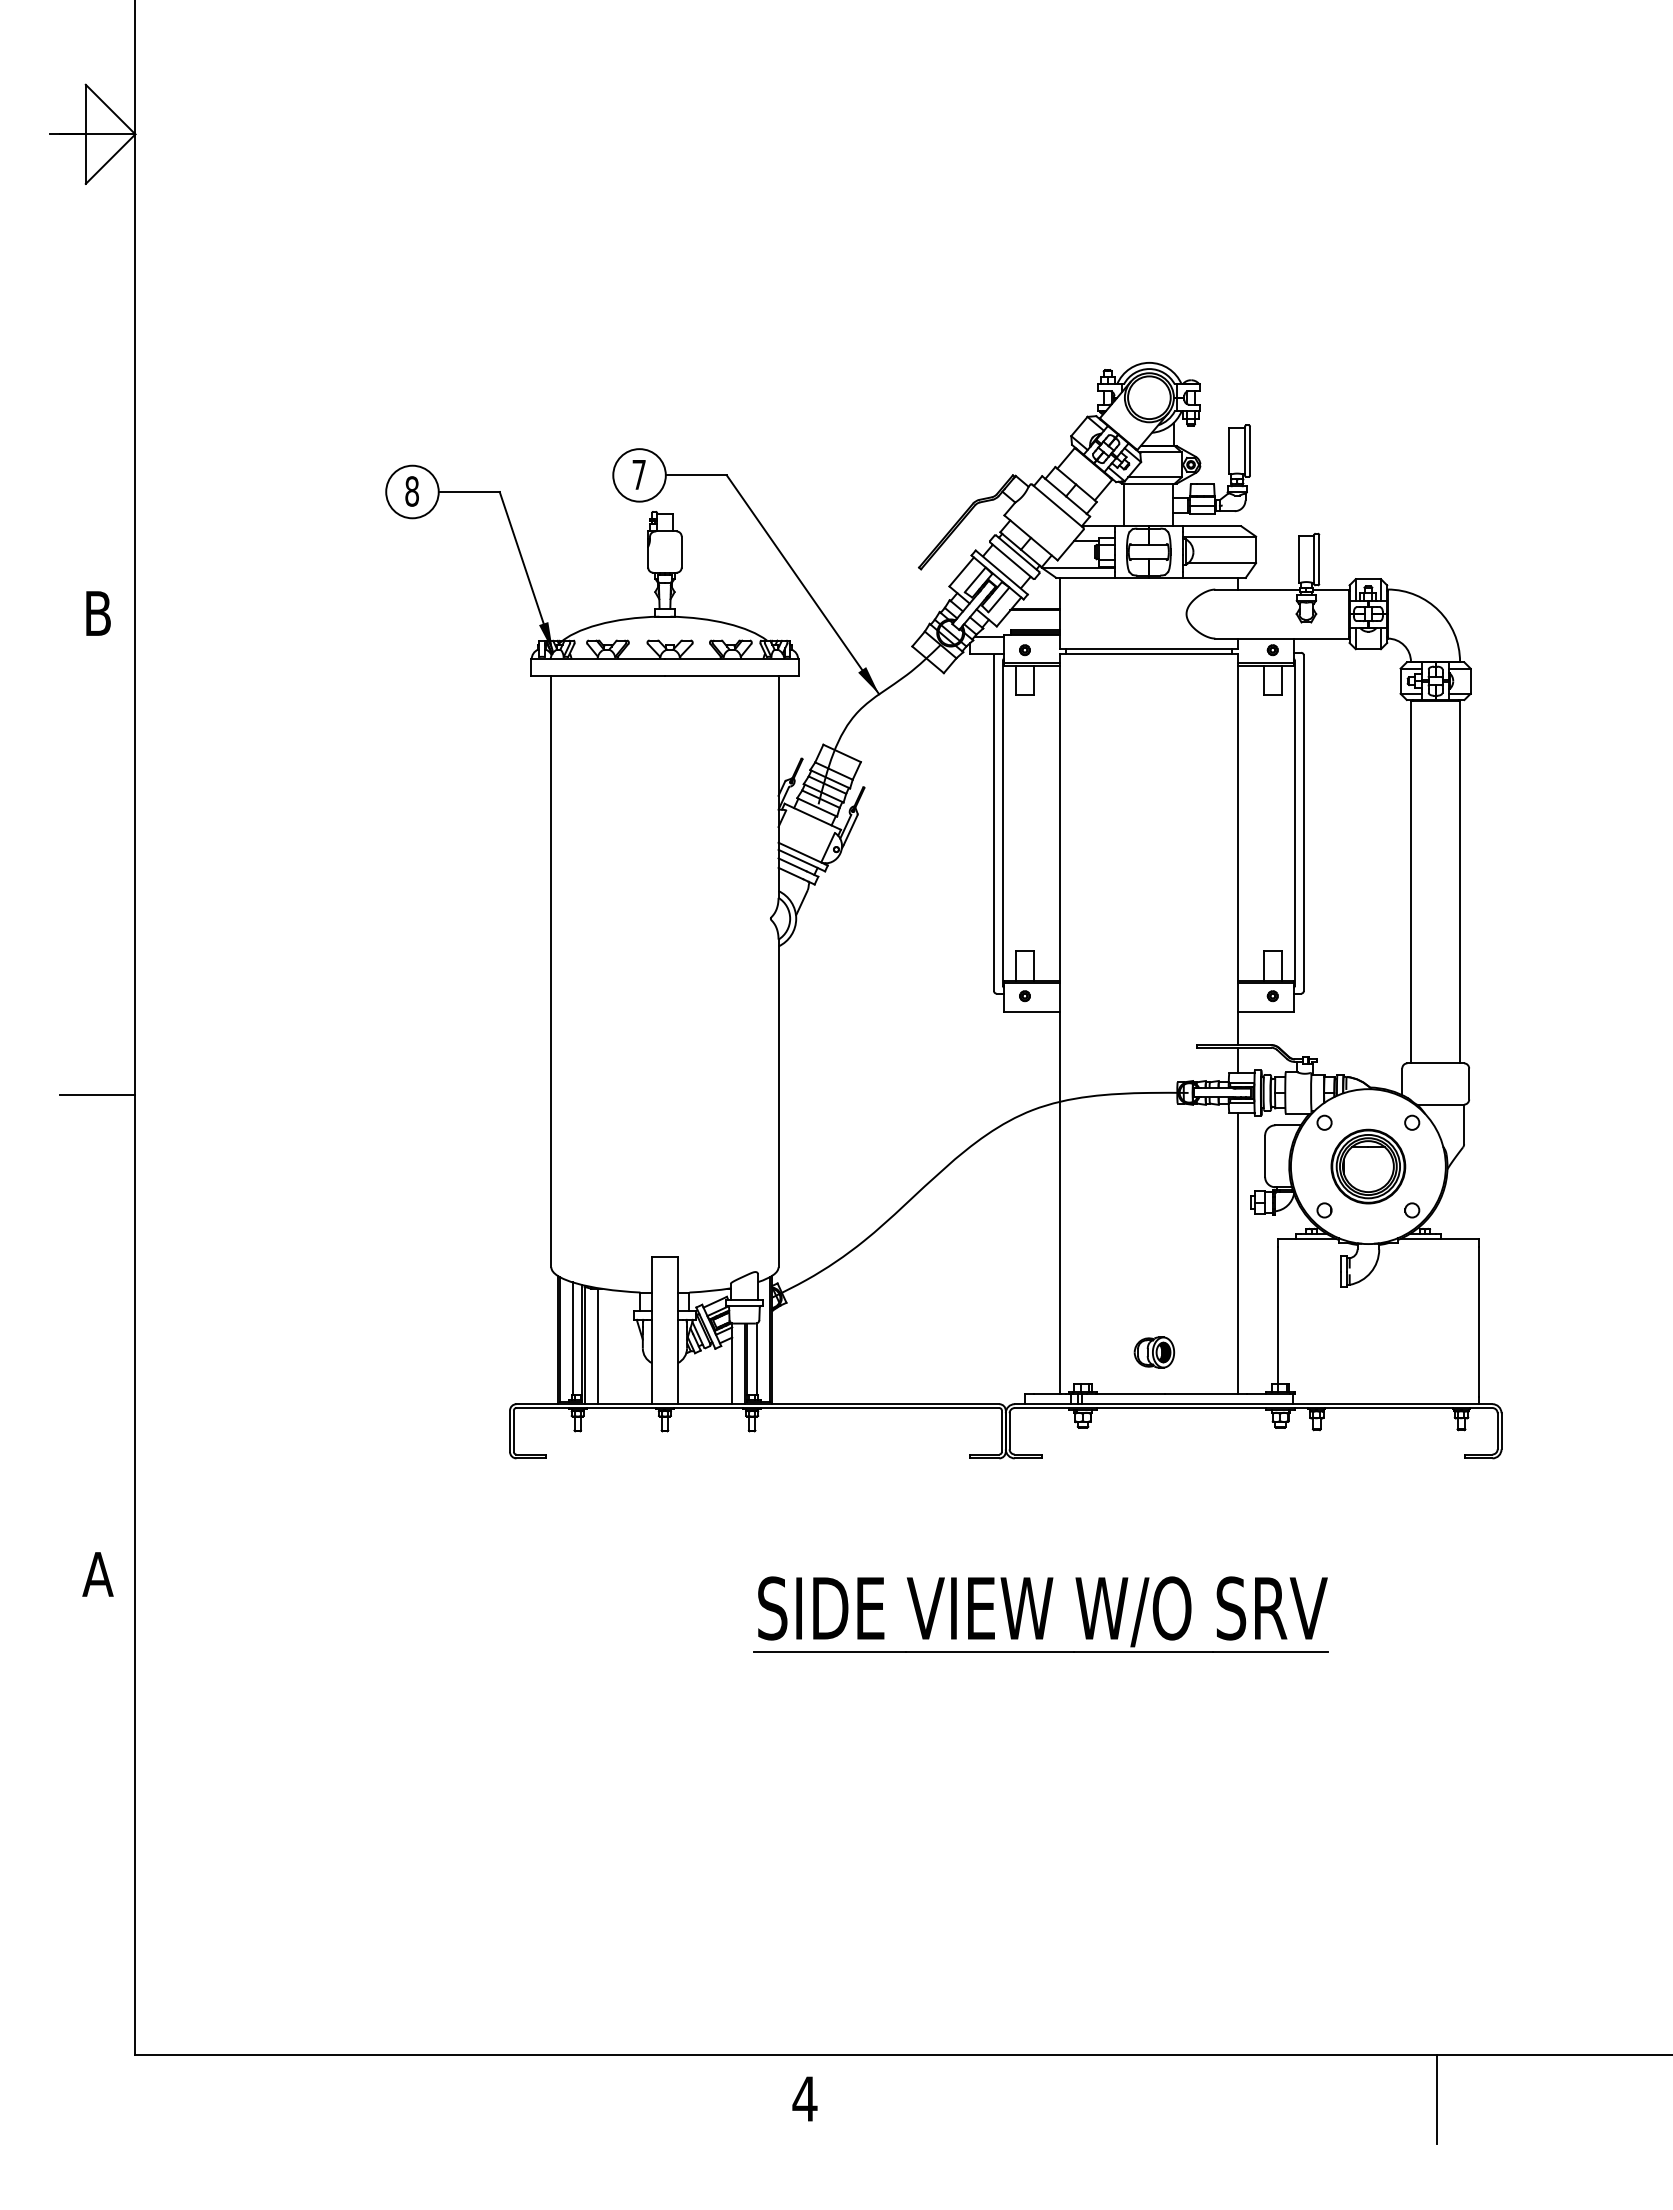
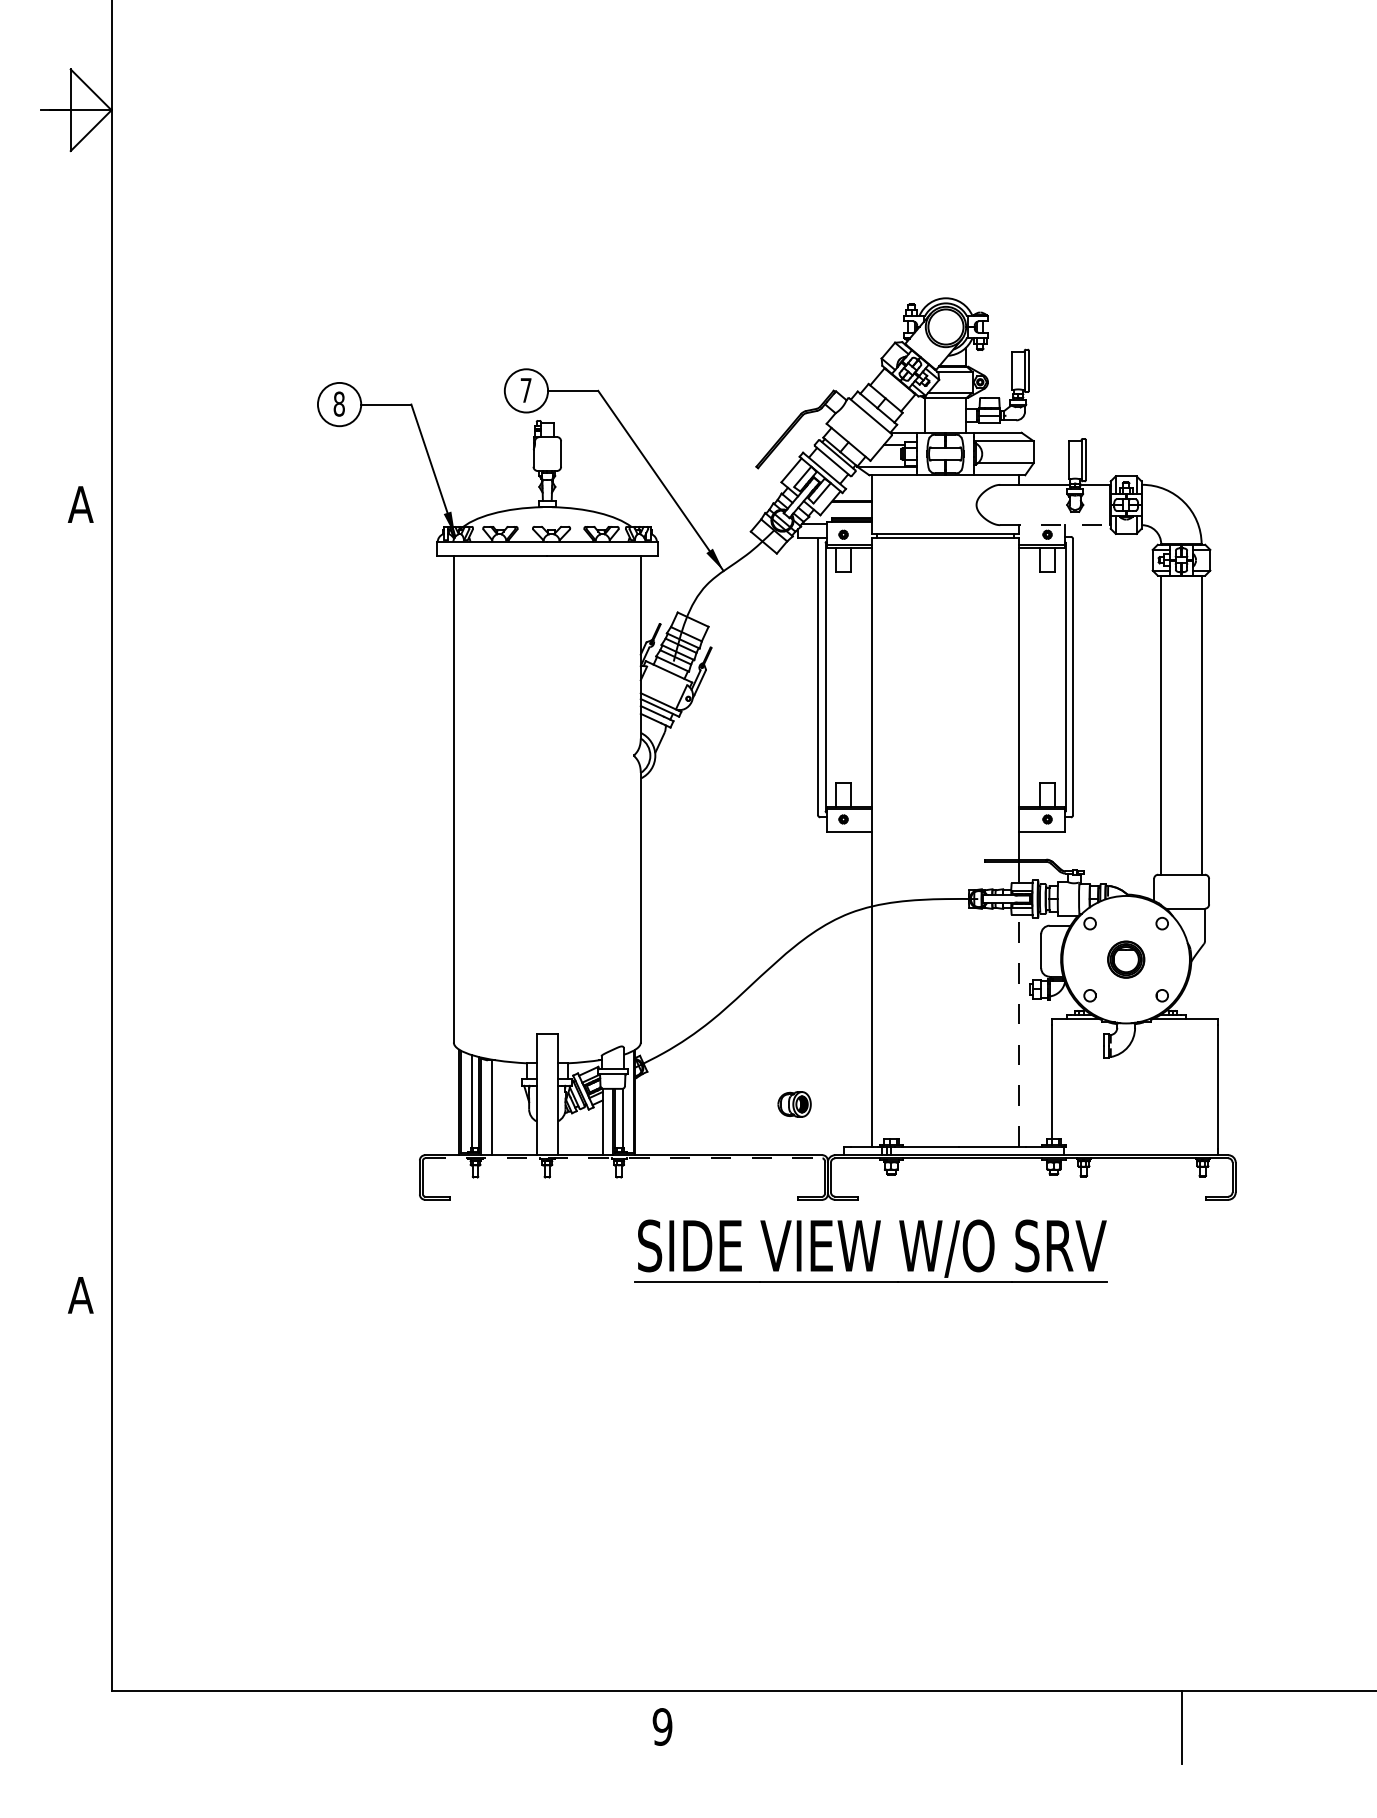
text: (97, 613) -> (80, 504), B -> A
line: (1282, 638) -> (1055, 525), solid -> dashed
line: (97, 1094) -> (80, 900), removed
part: (1368, 1166) -> (1126, 959), size x0.6
line: (1238, 1253) -> (1019, 1031), solid -> dashed
part: (1154, 1352) -> (794, 1104), moved
line: (758, 1408) -> (624, 1158), solid -> dashed
part: (1040, 1614) -> (870, 1250), moved
text: (804, 2099) -> (662, 1727), 4 -> 9

